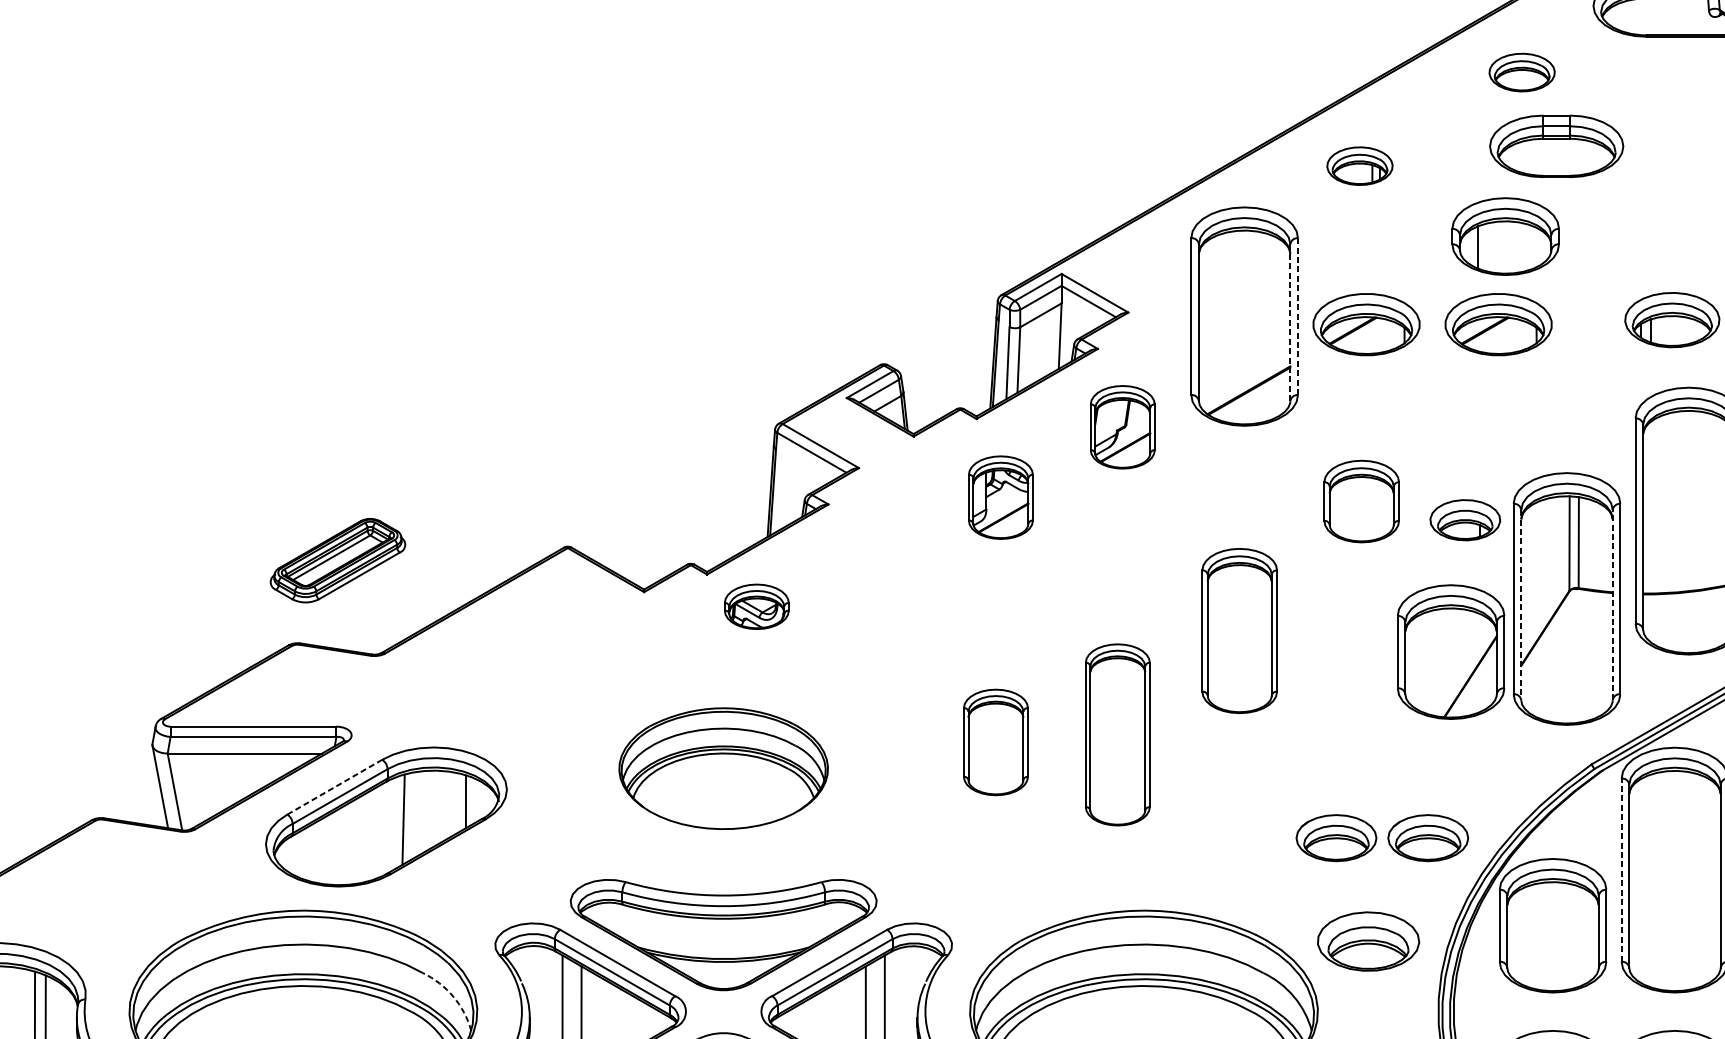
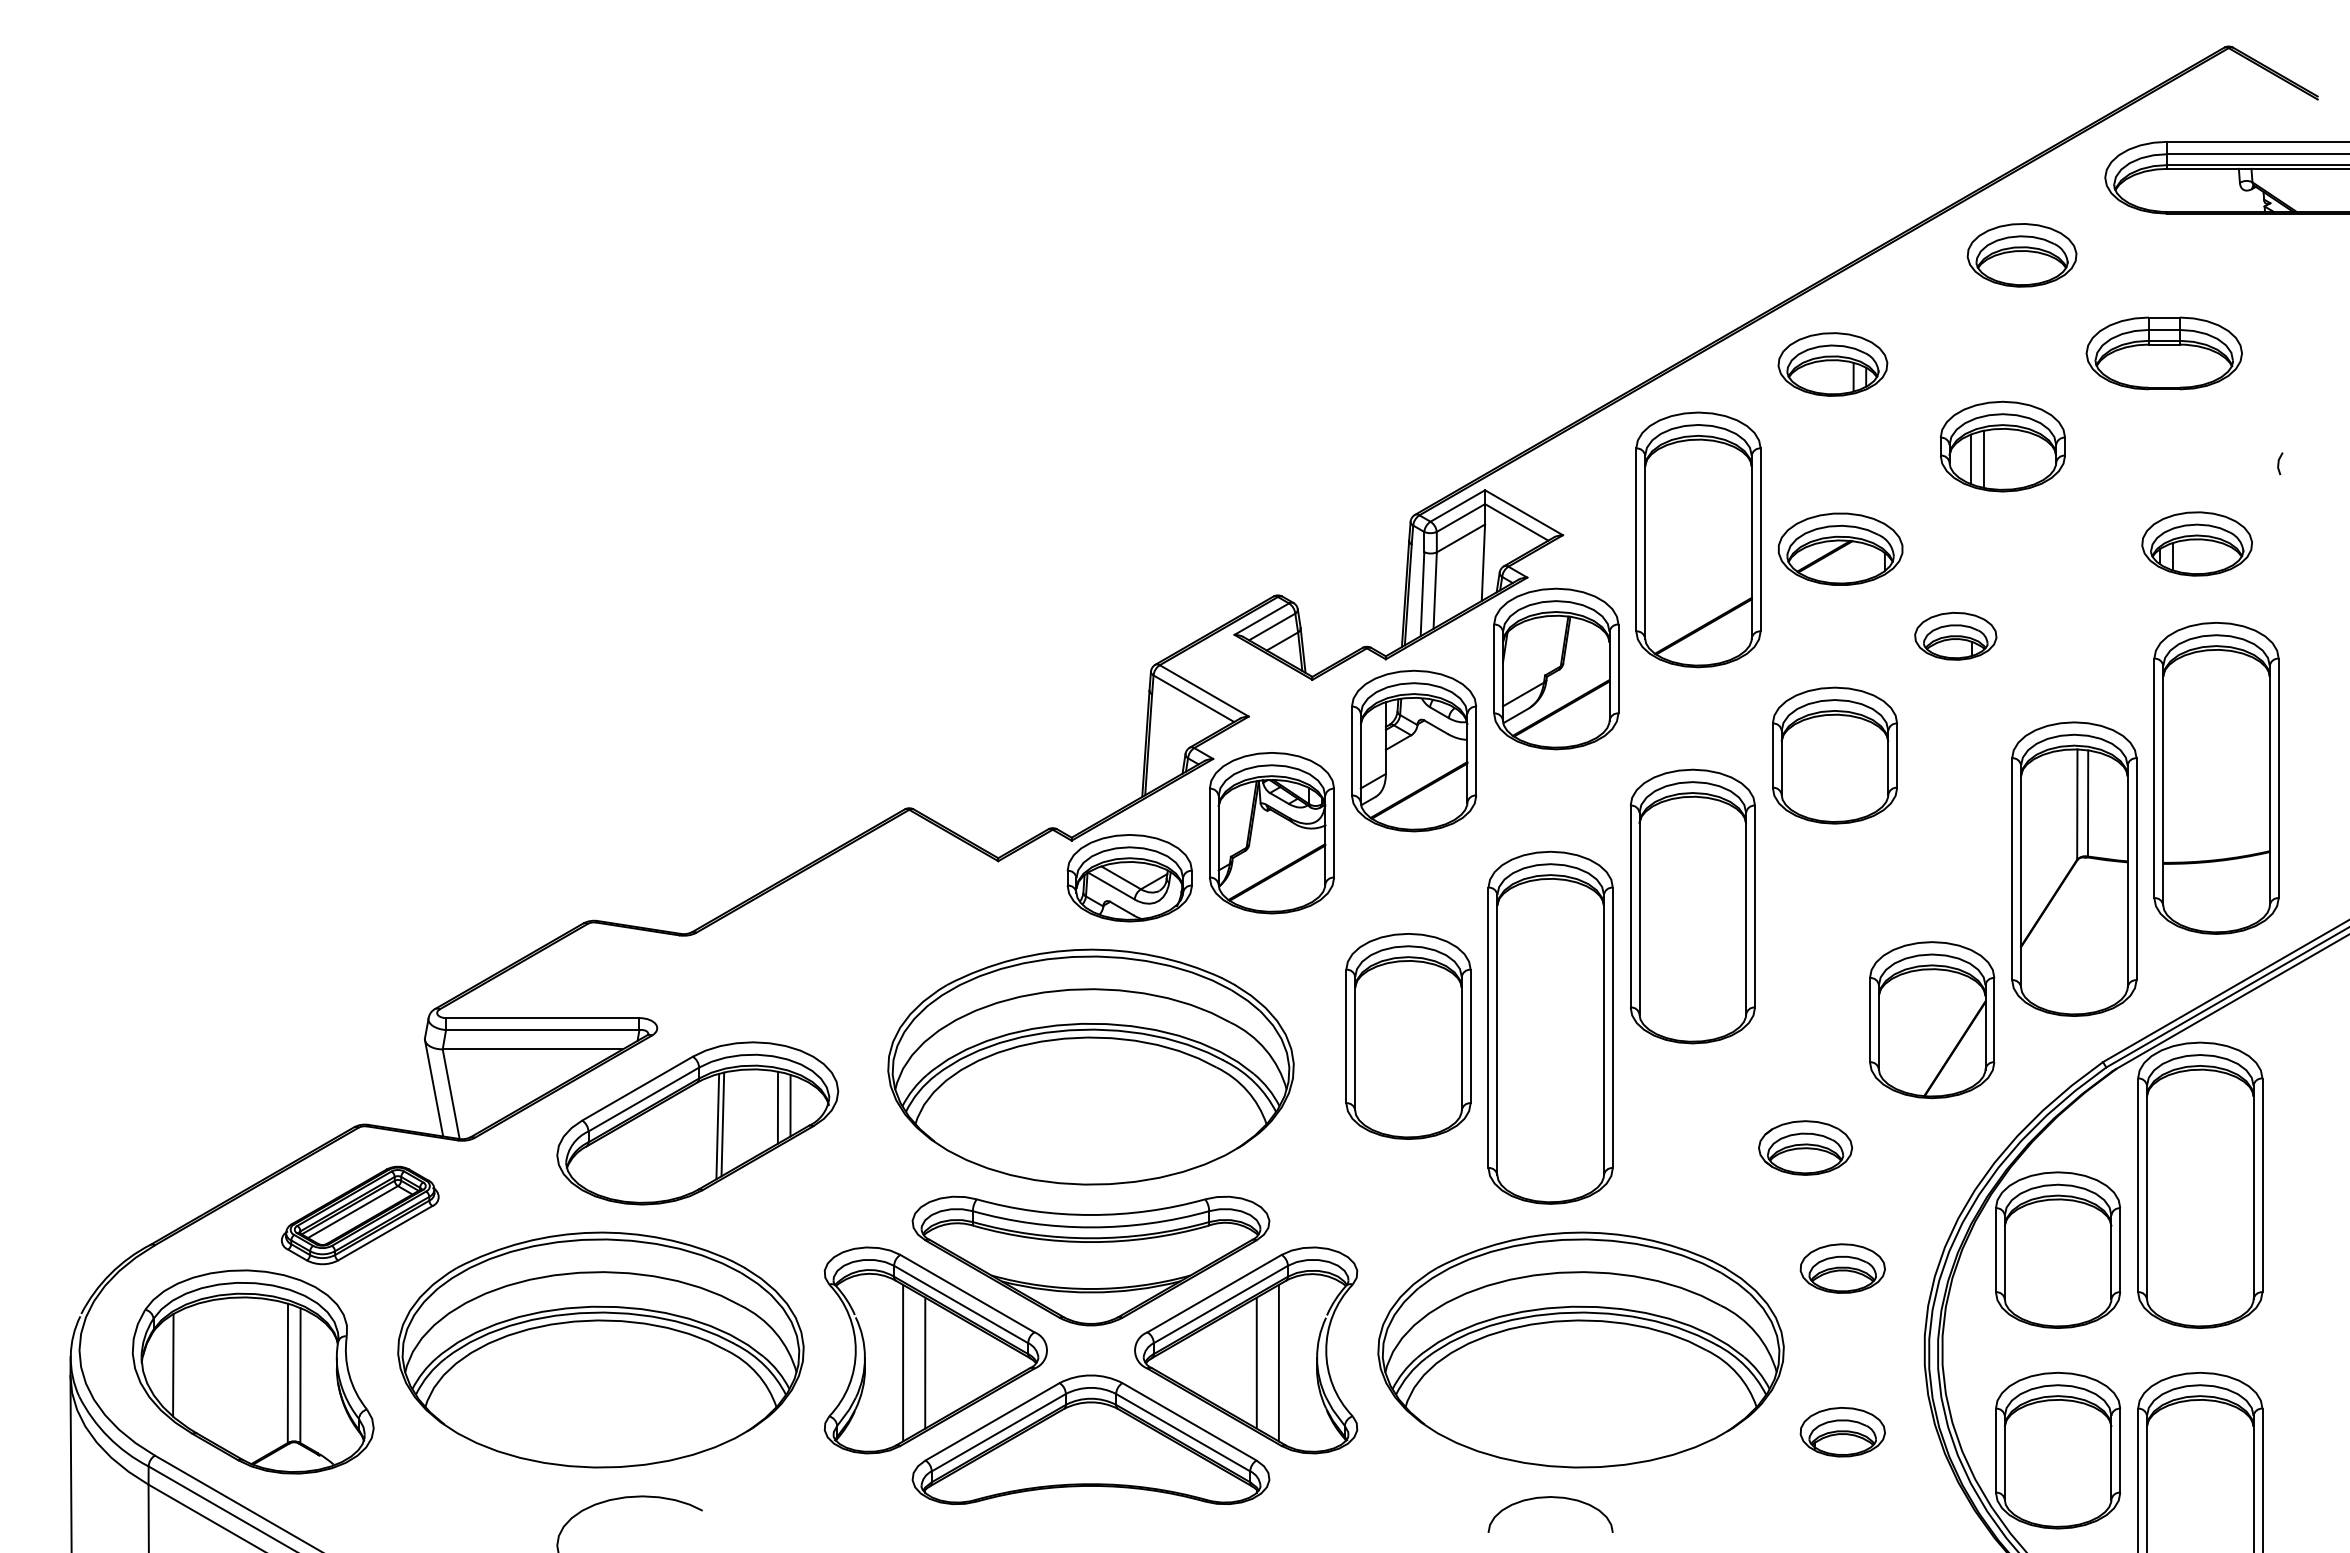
part: (1521, 72) -> (2021, 255), size x1.43
part: (1555, 146) -> (2163, 353), moved
part: (1359, 166) -> (1832, 364), size x1.43
line: (1489, 246) -> (1983, 458), added
line: (1297, 317) -> (1760, 540), dashed -> solid
line: (1290, 322) -> (1751, 546), dashed -> solid
part: (1498, 323) -> (1994, 548), removed
part: (1122, 426) -> (1556, 668), size x1.67
part: (1001, 497) -> (1414, 750), size x1.67
part: (1361, 501) -> (1834, 755), size x1.43
part: (1465, 520) -> (1955, 636), moved
part: (338, 560) -> (360, 1215), moved
part: (878, 568) -> (1271, 833), added
line: (1521, 605) -> (2021, 876), dashed -> solid
line: (1612, 605) -> (2127, 876), dashed -> solid
part: (756, 606) -> (1129, 878), size x1.67
part: (1239, 630) -> (1692, 906), size x1.43
part: (1451, 652) -> (1932, 1020), moved
part: (1117, 734) -> (1550, 1027), size x1.67
part: (995, 742) -> (1408, 1036), size x1.67
part: (723, 768) -> (1090, 1066), size x1.67
line: (334, 787) -> (637, 1088), dashed -> solid
line: (454, 803) -> (777, 1107), added
line: (407, 817) -> (722, 1124), added
part: (1428, 837) -> (1912, 1147), removed
line: (1622, 870) -> (2138, 1185), dashed -> solid
part: (1368, 941) -> (1842, 1268), size x0.71
arc: (453, 996) -> (775, 1332), dashed -> solid

